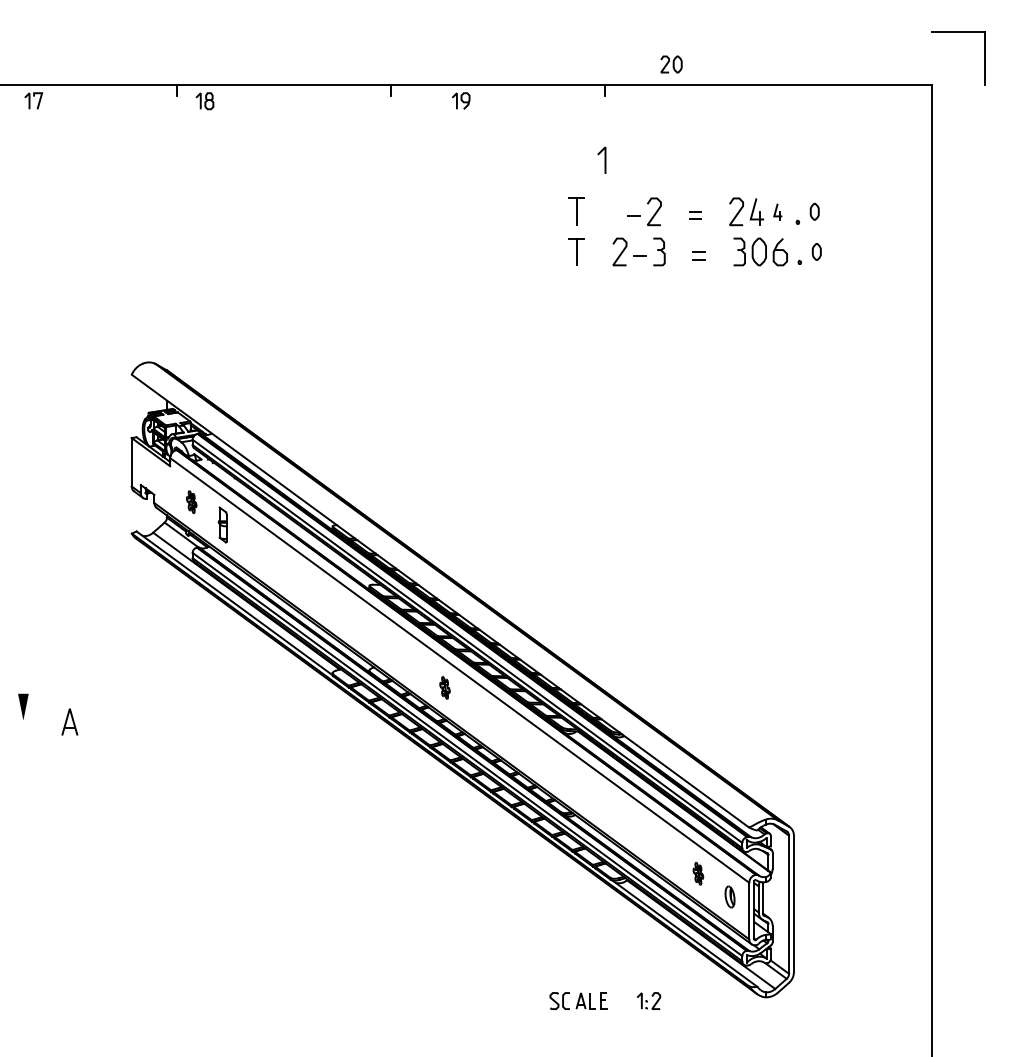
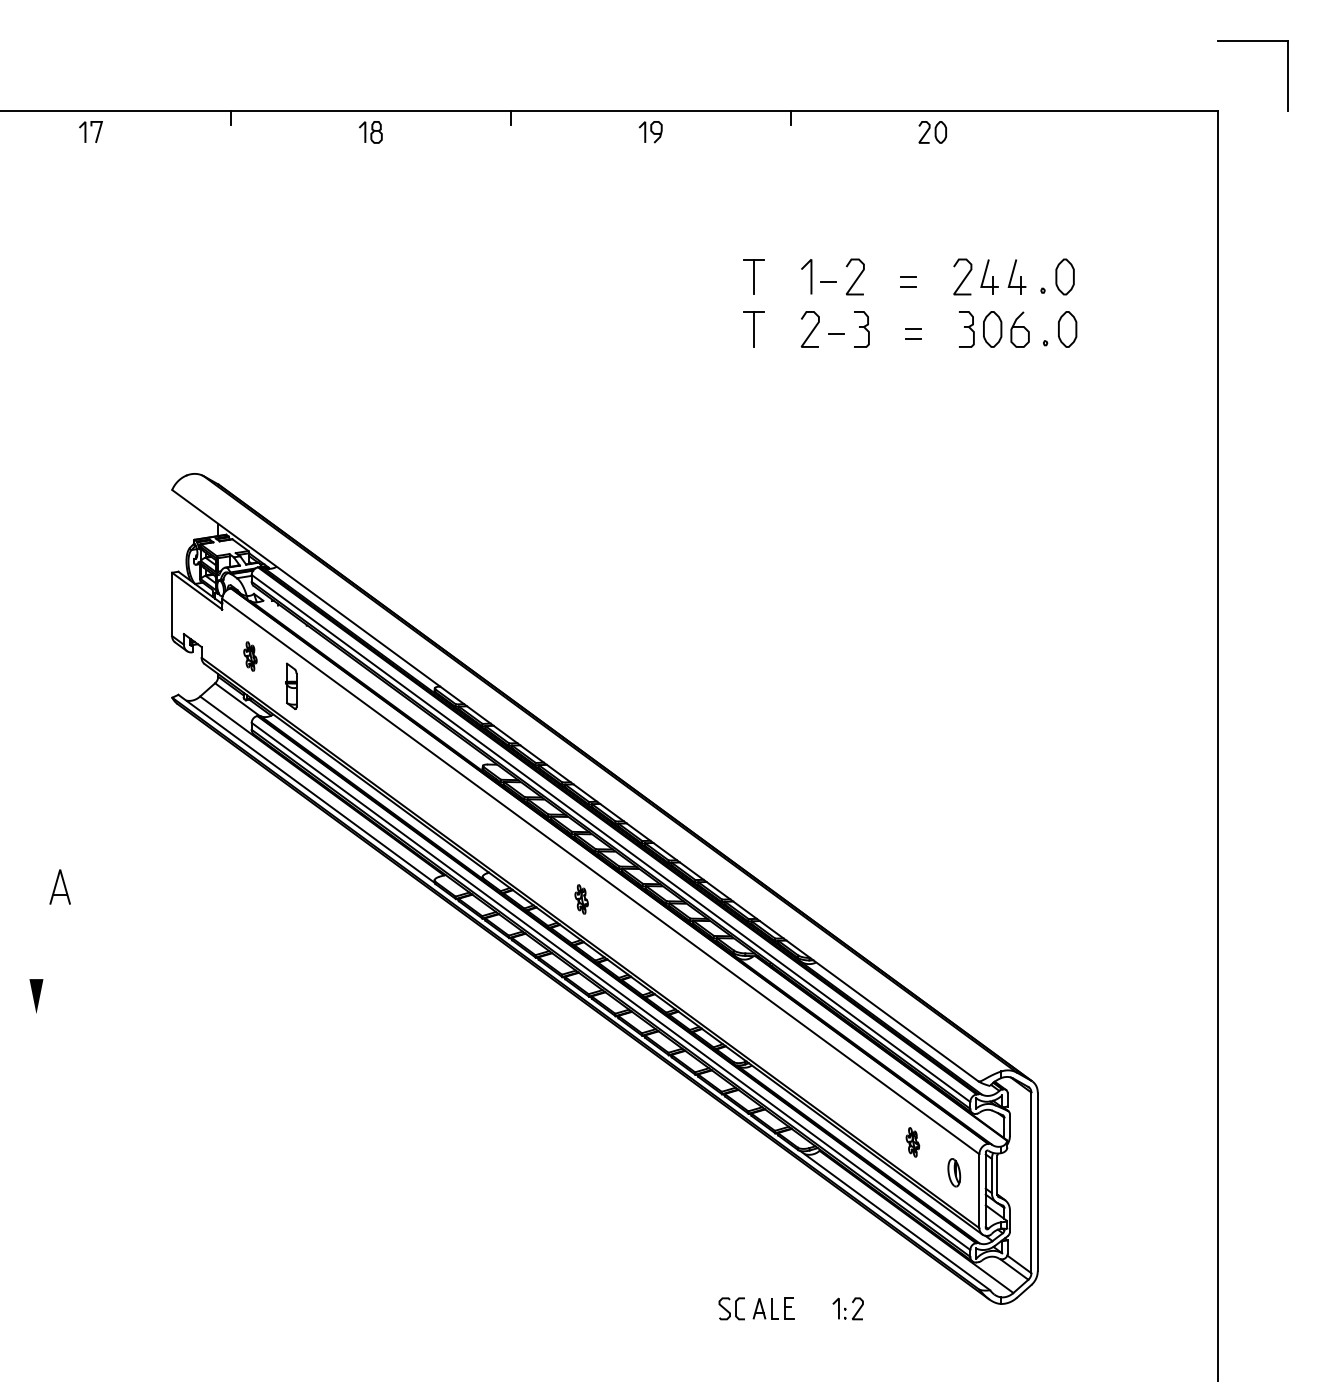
part: (671, 64) -> (932, 132), moved
part: (33, 100) -> (90, 131), moved
part: (204, 101) -> (370, 132), moved
part: (460, 101) -> (650, 132), moved
line: (604, 160) -> (810, 276), moved
part: (777, 211) -> (1016, 276), size x1.67
part: (814, 211) -> (1064, 276), size x1.67
part: (816, 251) -> (1067, 329), size x1.67
part: (23, 707) -> (36, 996), moved
part: (69, 721) -> (59, 886), moved

